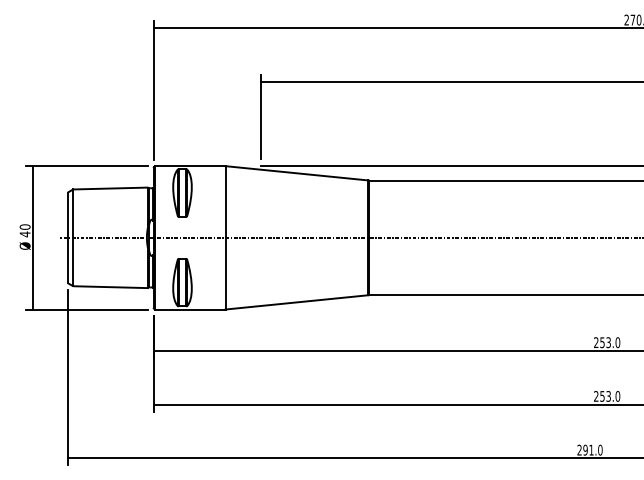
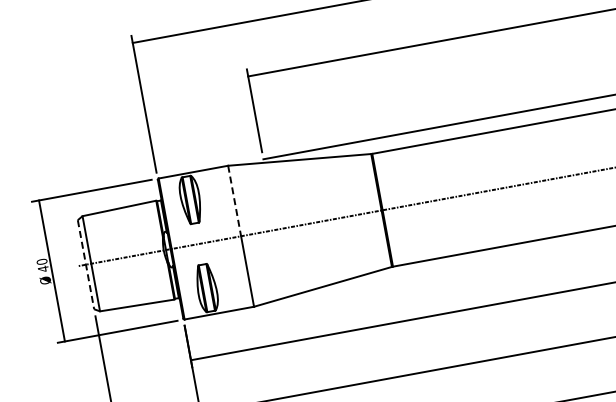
line: (225, 202) -> (234, 201), solid -> dashed
line: (67, 238) -> (85, 265), solid -> dashed

